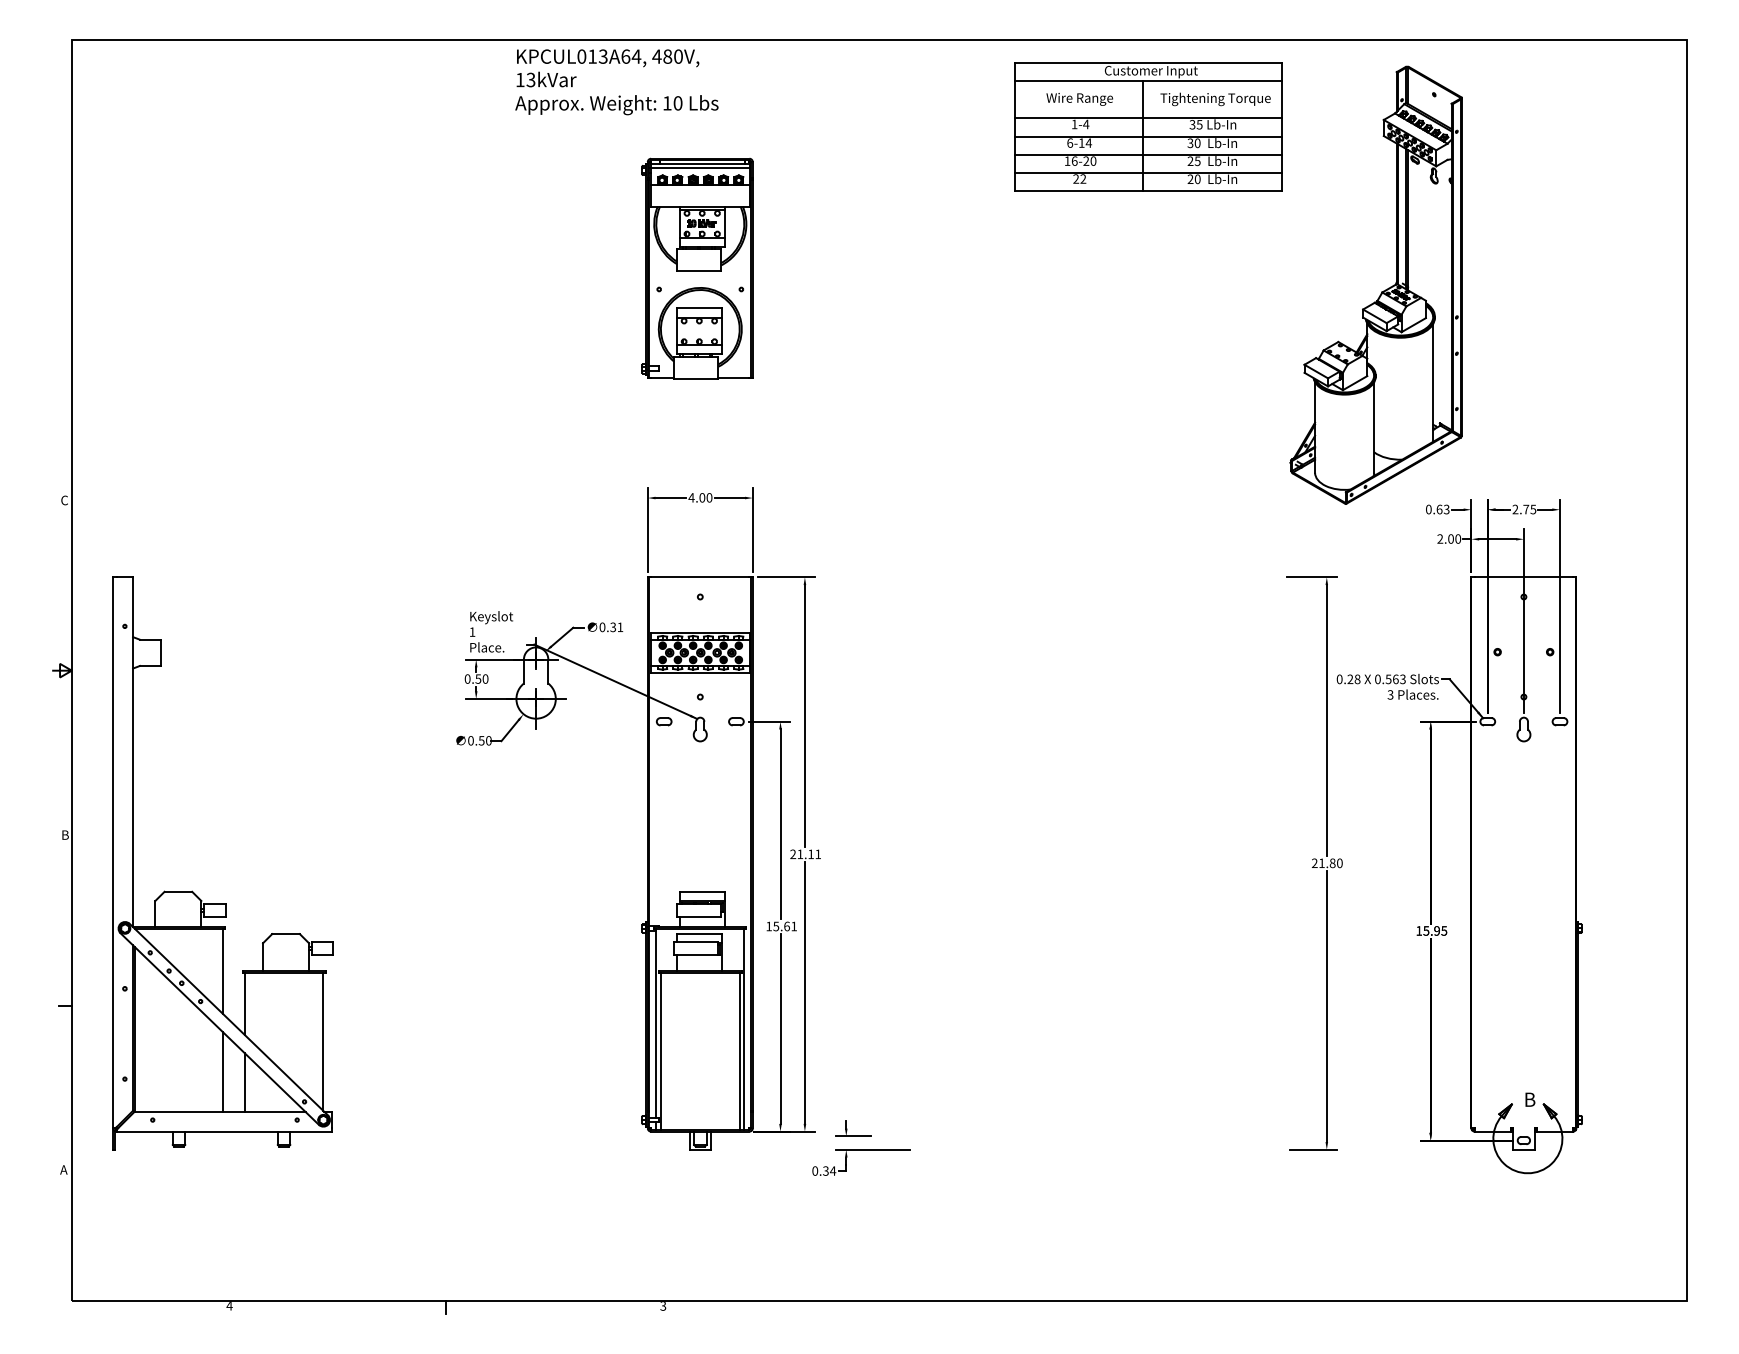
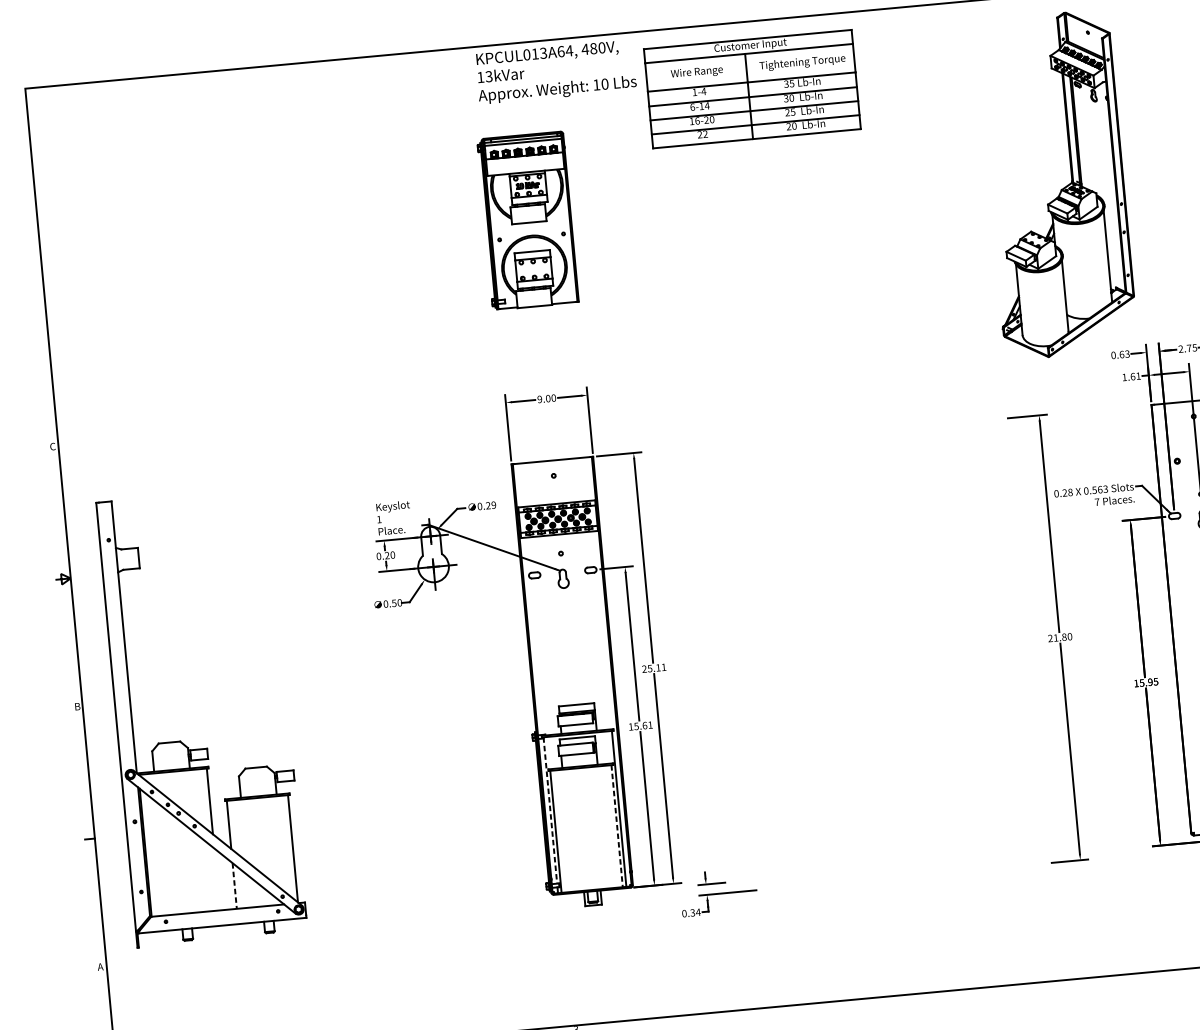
text: (616, 82) -> (555, 72), moved
part: (1148, 126) -> (752, 88), moved
text: (691, 497) -> (539, 399), 4.00 -> 9.00
text: (1449, 538) -> (1131, 376), 2.00 -> 1.61
text: (616, 627) -> (490, 505), 0.31 -> 0.29
text: (478, 678) -> (387, 555), 0.50 -> 0.20
text: (1390, 694) -> (1097, 501), 3 -> 7
text: (800, 854) -> (650, 668), 21.11 -> 25.11
line: (656, 1024) -> (550, 811), solid -> dashed
line: (739, 1051) -> (617, 826), solid -> dashed
line: (223, 1071) -> (217, 878), removed
line: (244, 1083) -> (234, 886), solid -> dashed

